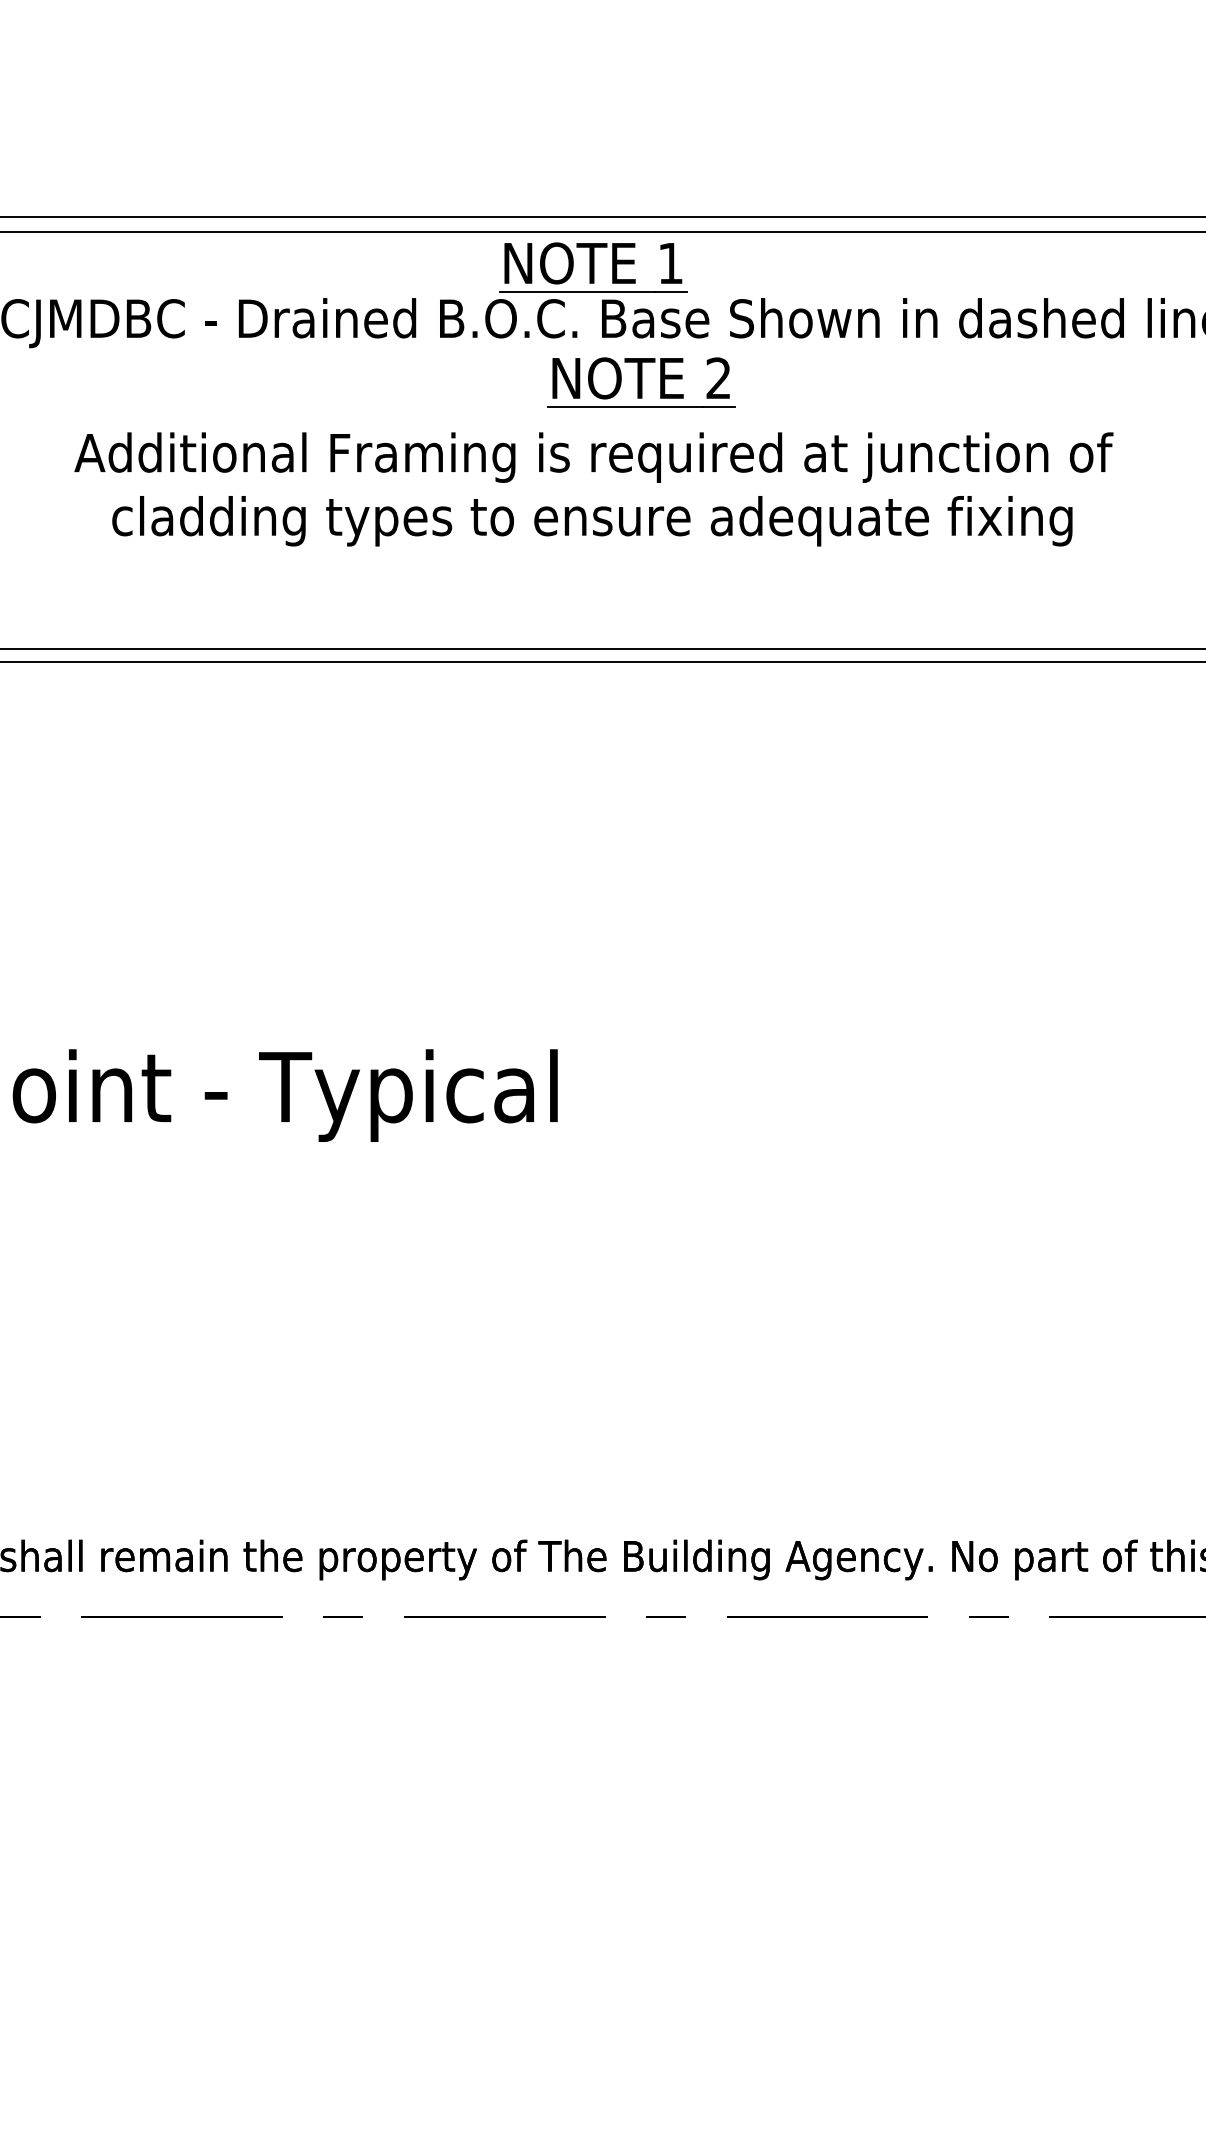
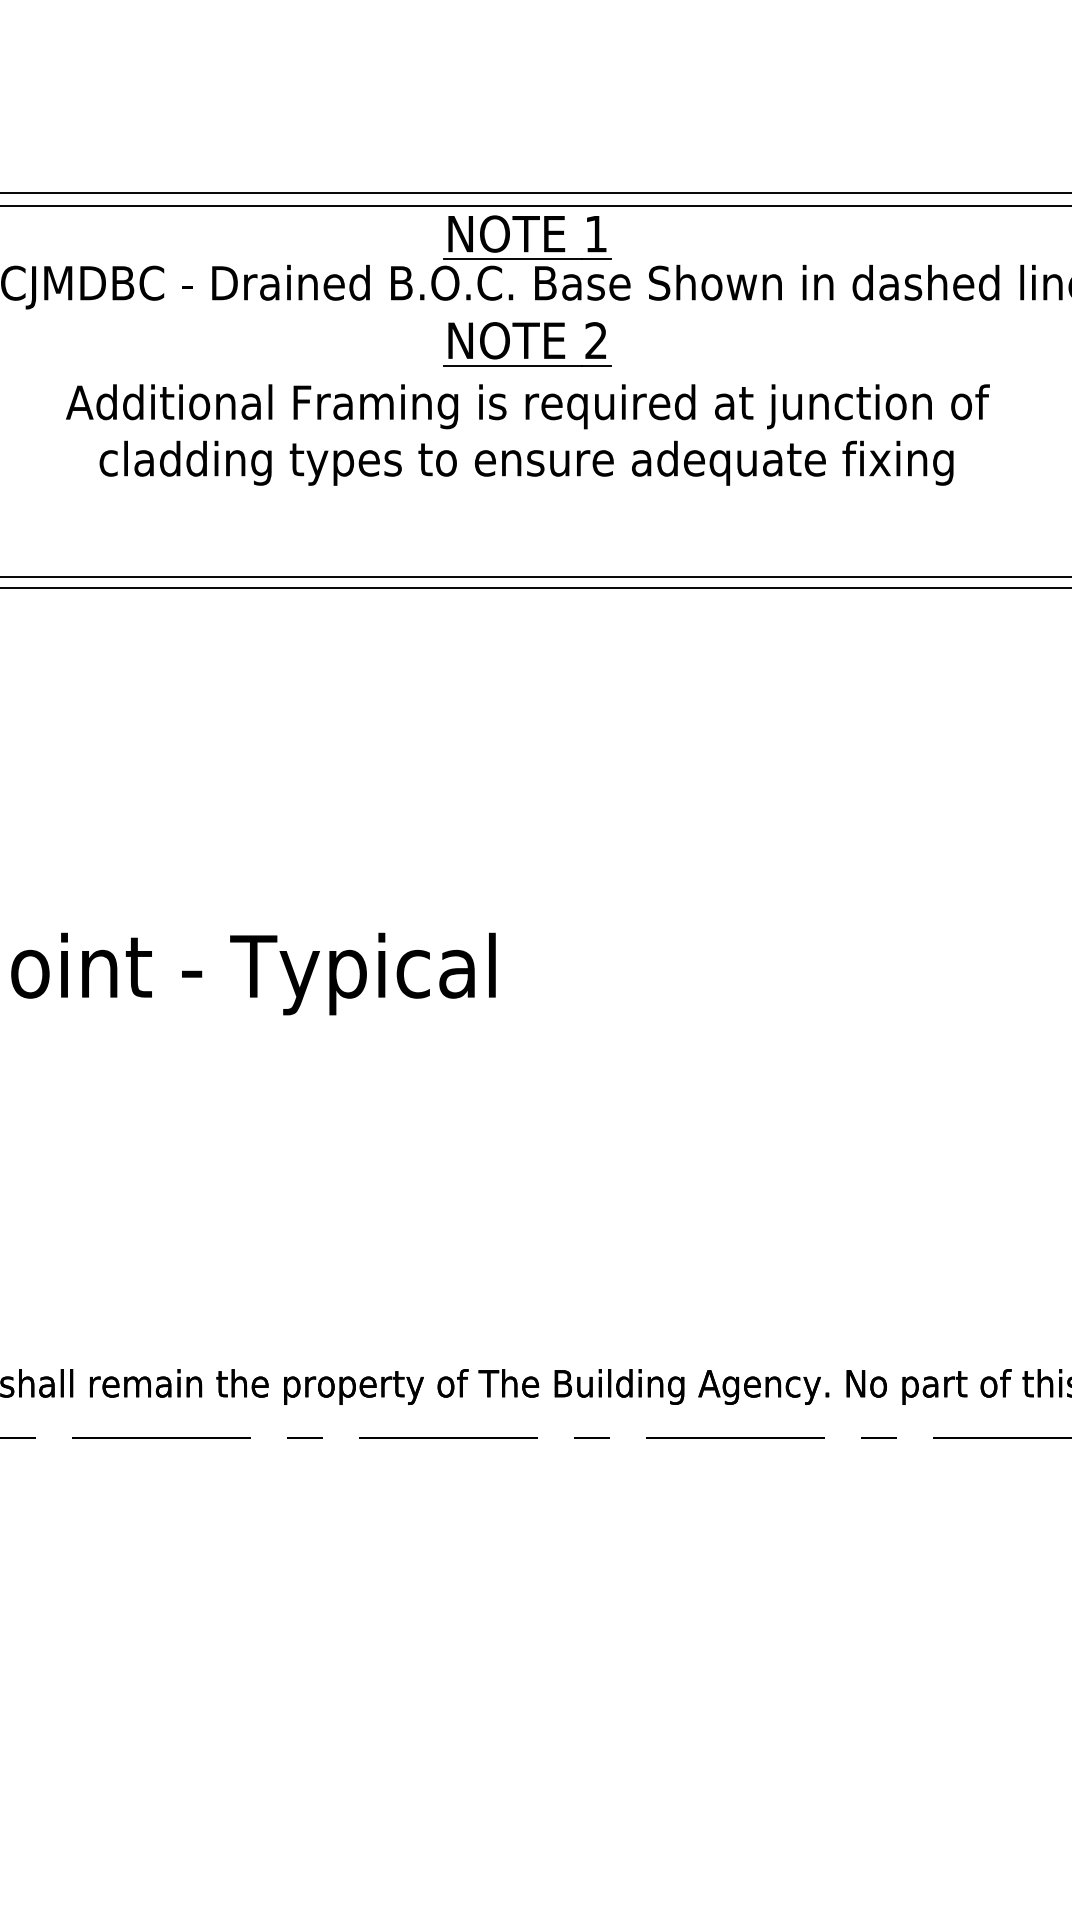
part: (641, 382) -> (527, 344), moved

